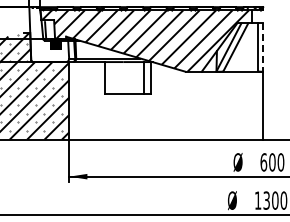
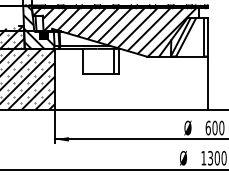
hatch: (49, 34) -> (39, 27), added
line: (263, 48) -> (208, 38), dashed -> solid

